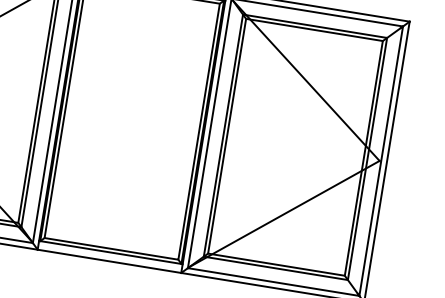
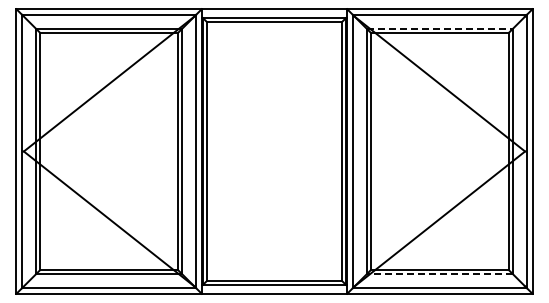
line: (314, 25) -> (439, 28), solid -> dashed
line: (275, 268) -> (439, 274), solid -> dashed

